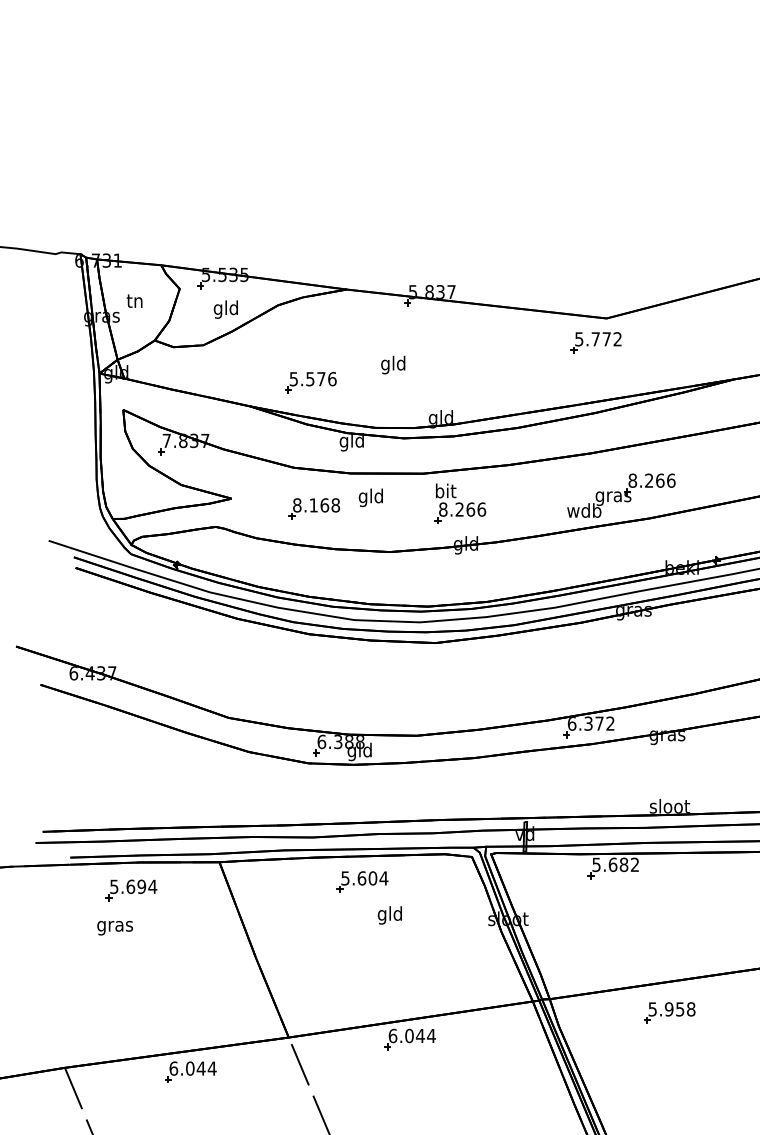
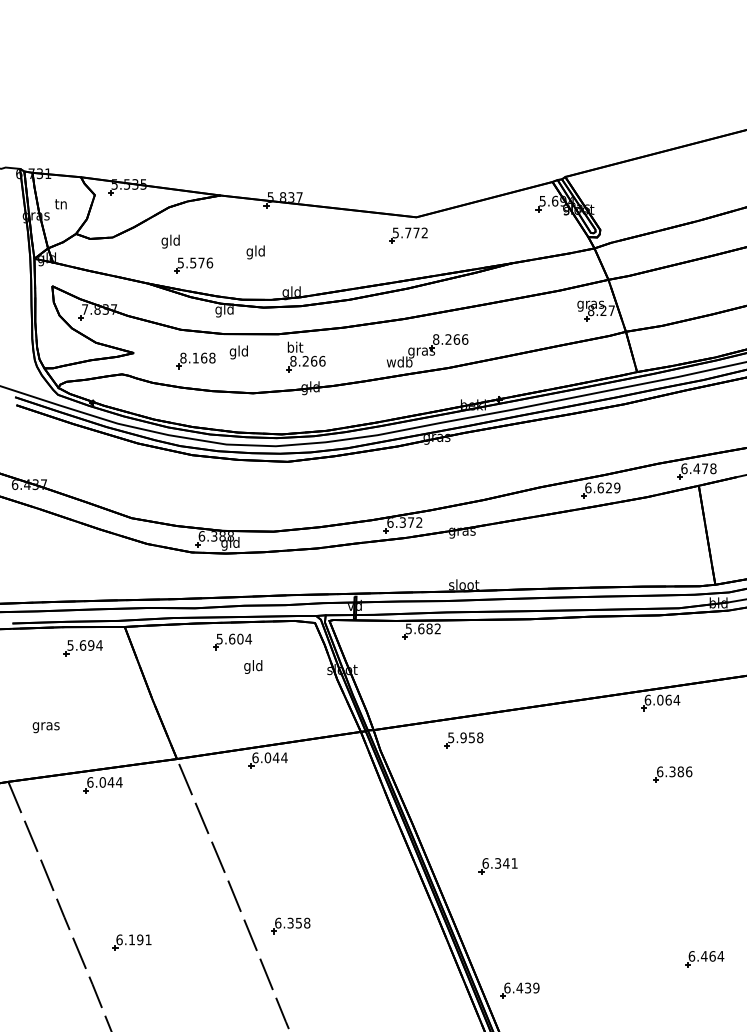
text: (225, 309) -> (170, 241), moved
part: (130, 890) -> (82, 648), moved
text: (114, 927) -> (45, 727), moved

